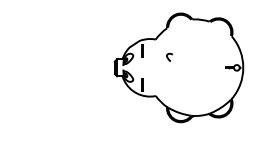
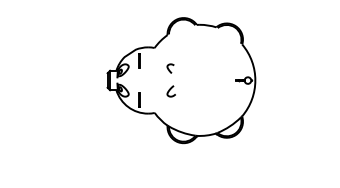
curve: (169, 76) -> (170, 90), added

